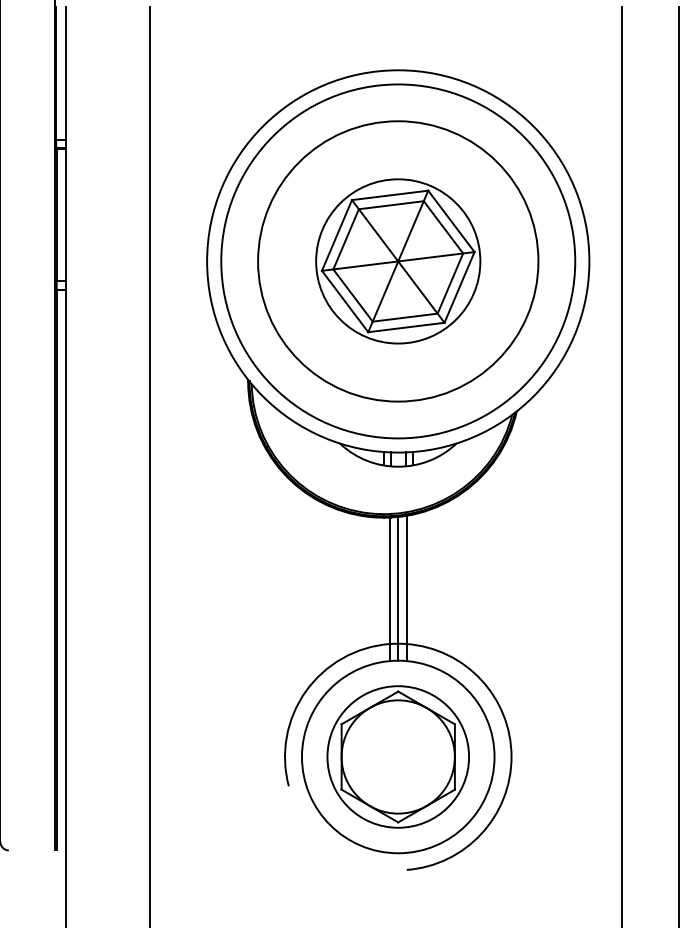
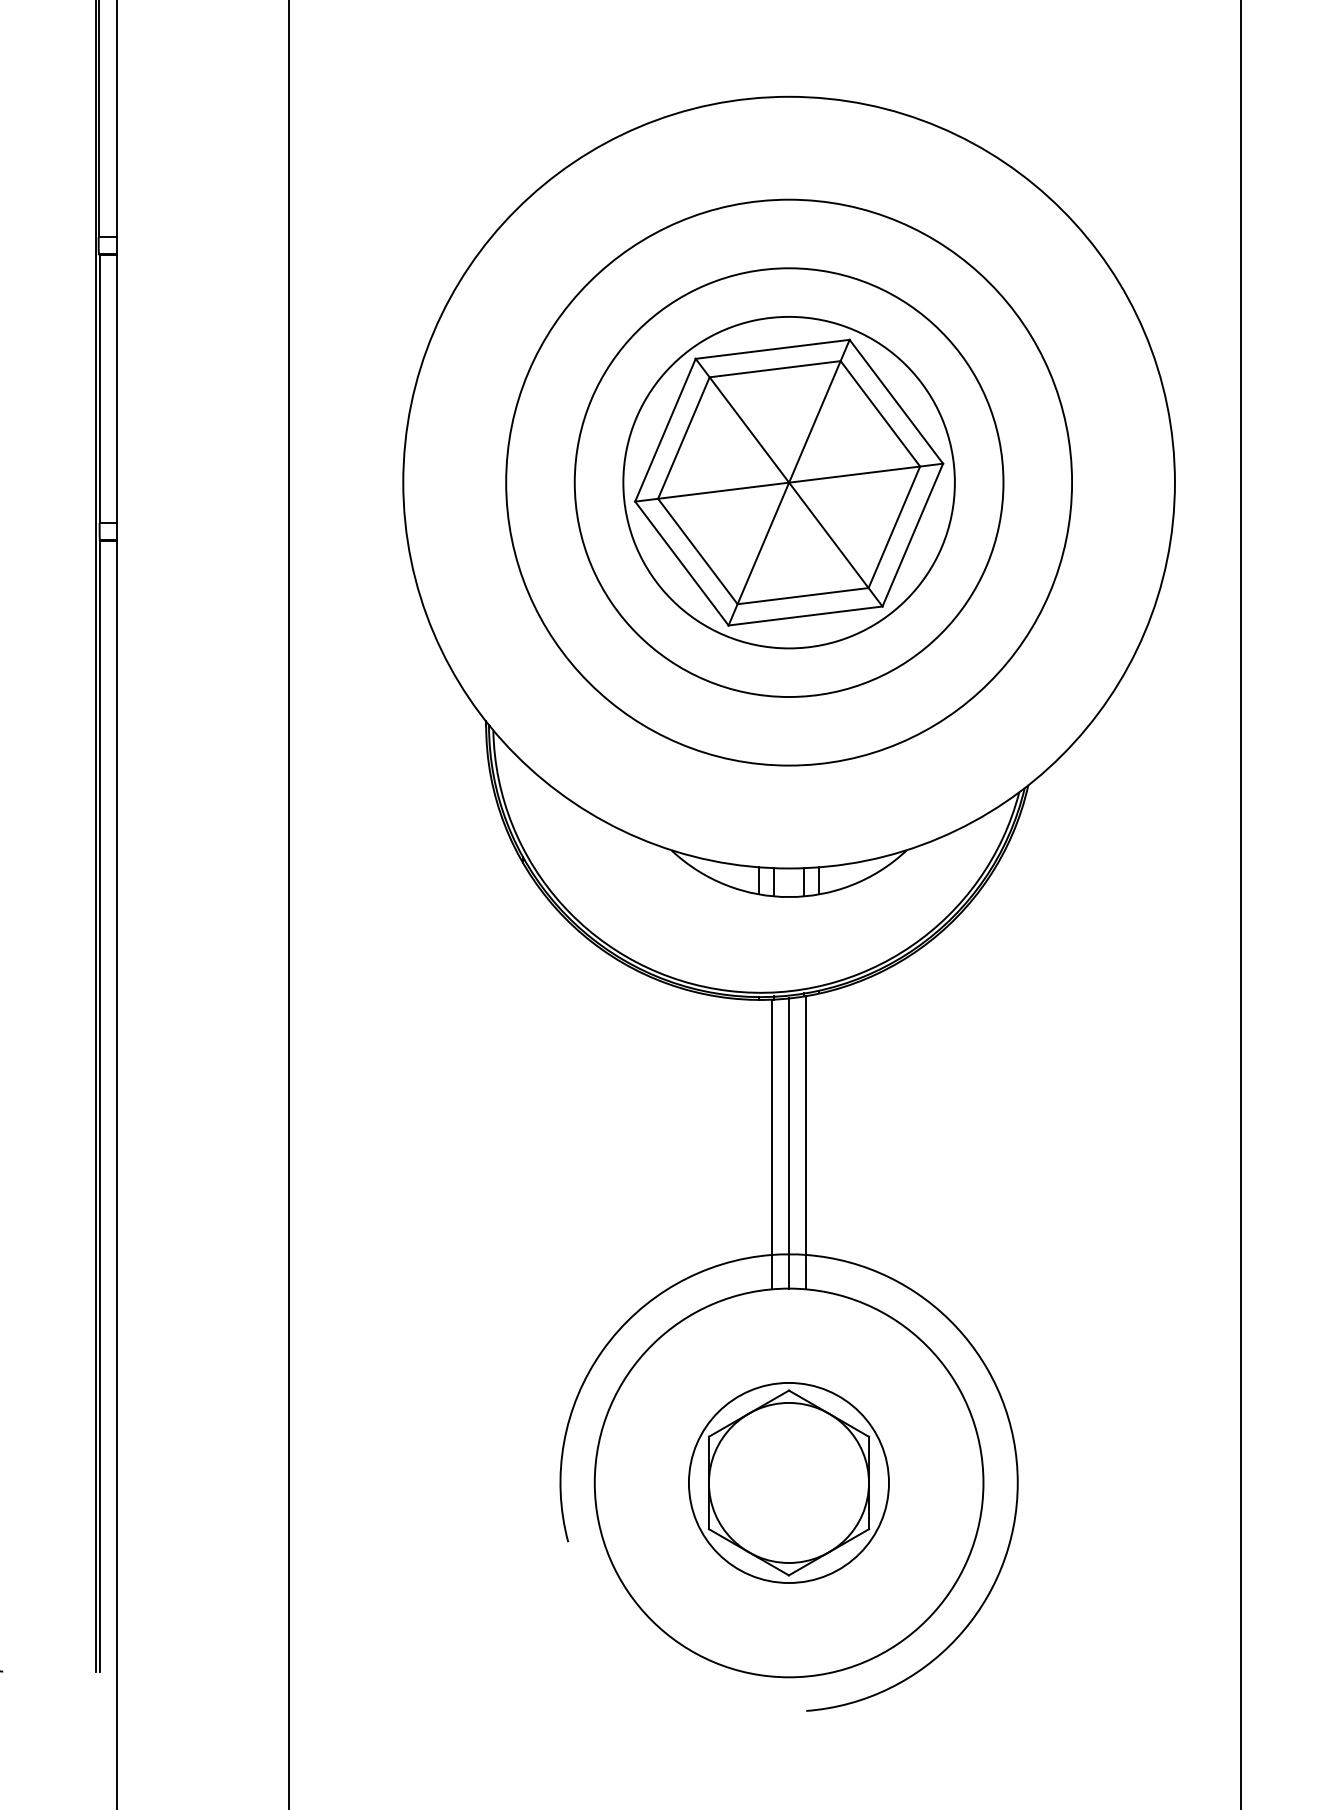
circle: (398, 261) -> (789, 482), size x0.6
part: (397, 756) -> (787, 1481), size x0.7

